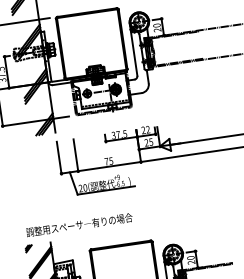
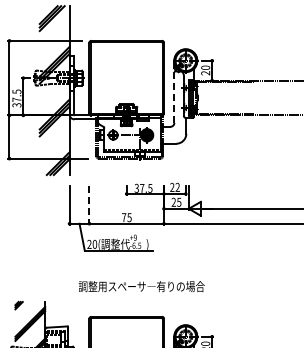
line: (134, 52) -> (174, 95), solid -> dashed
line: (76, 155) -> (89, 205), solid -> dashed
text: (79, 225) -> (141, 286), moved

